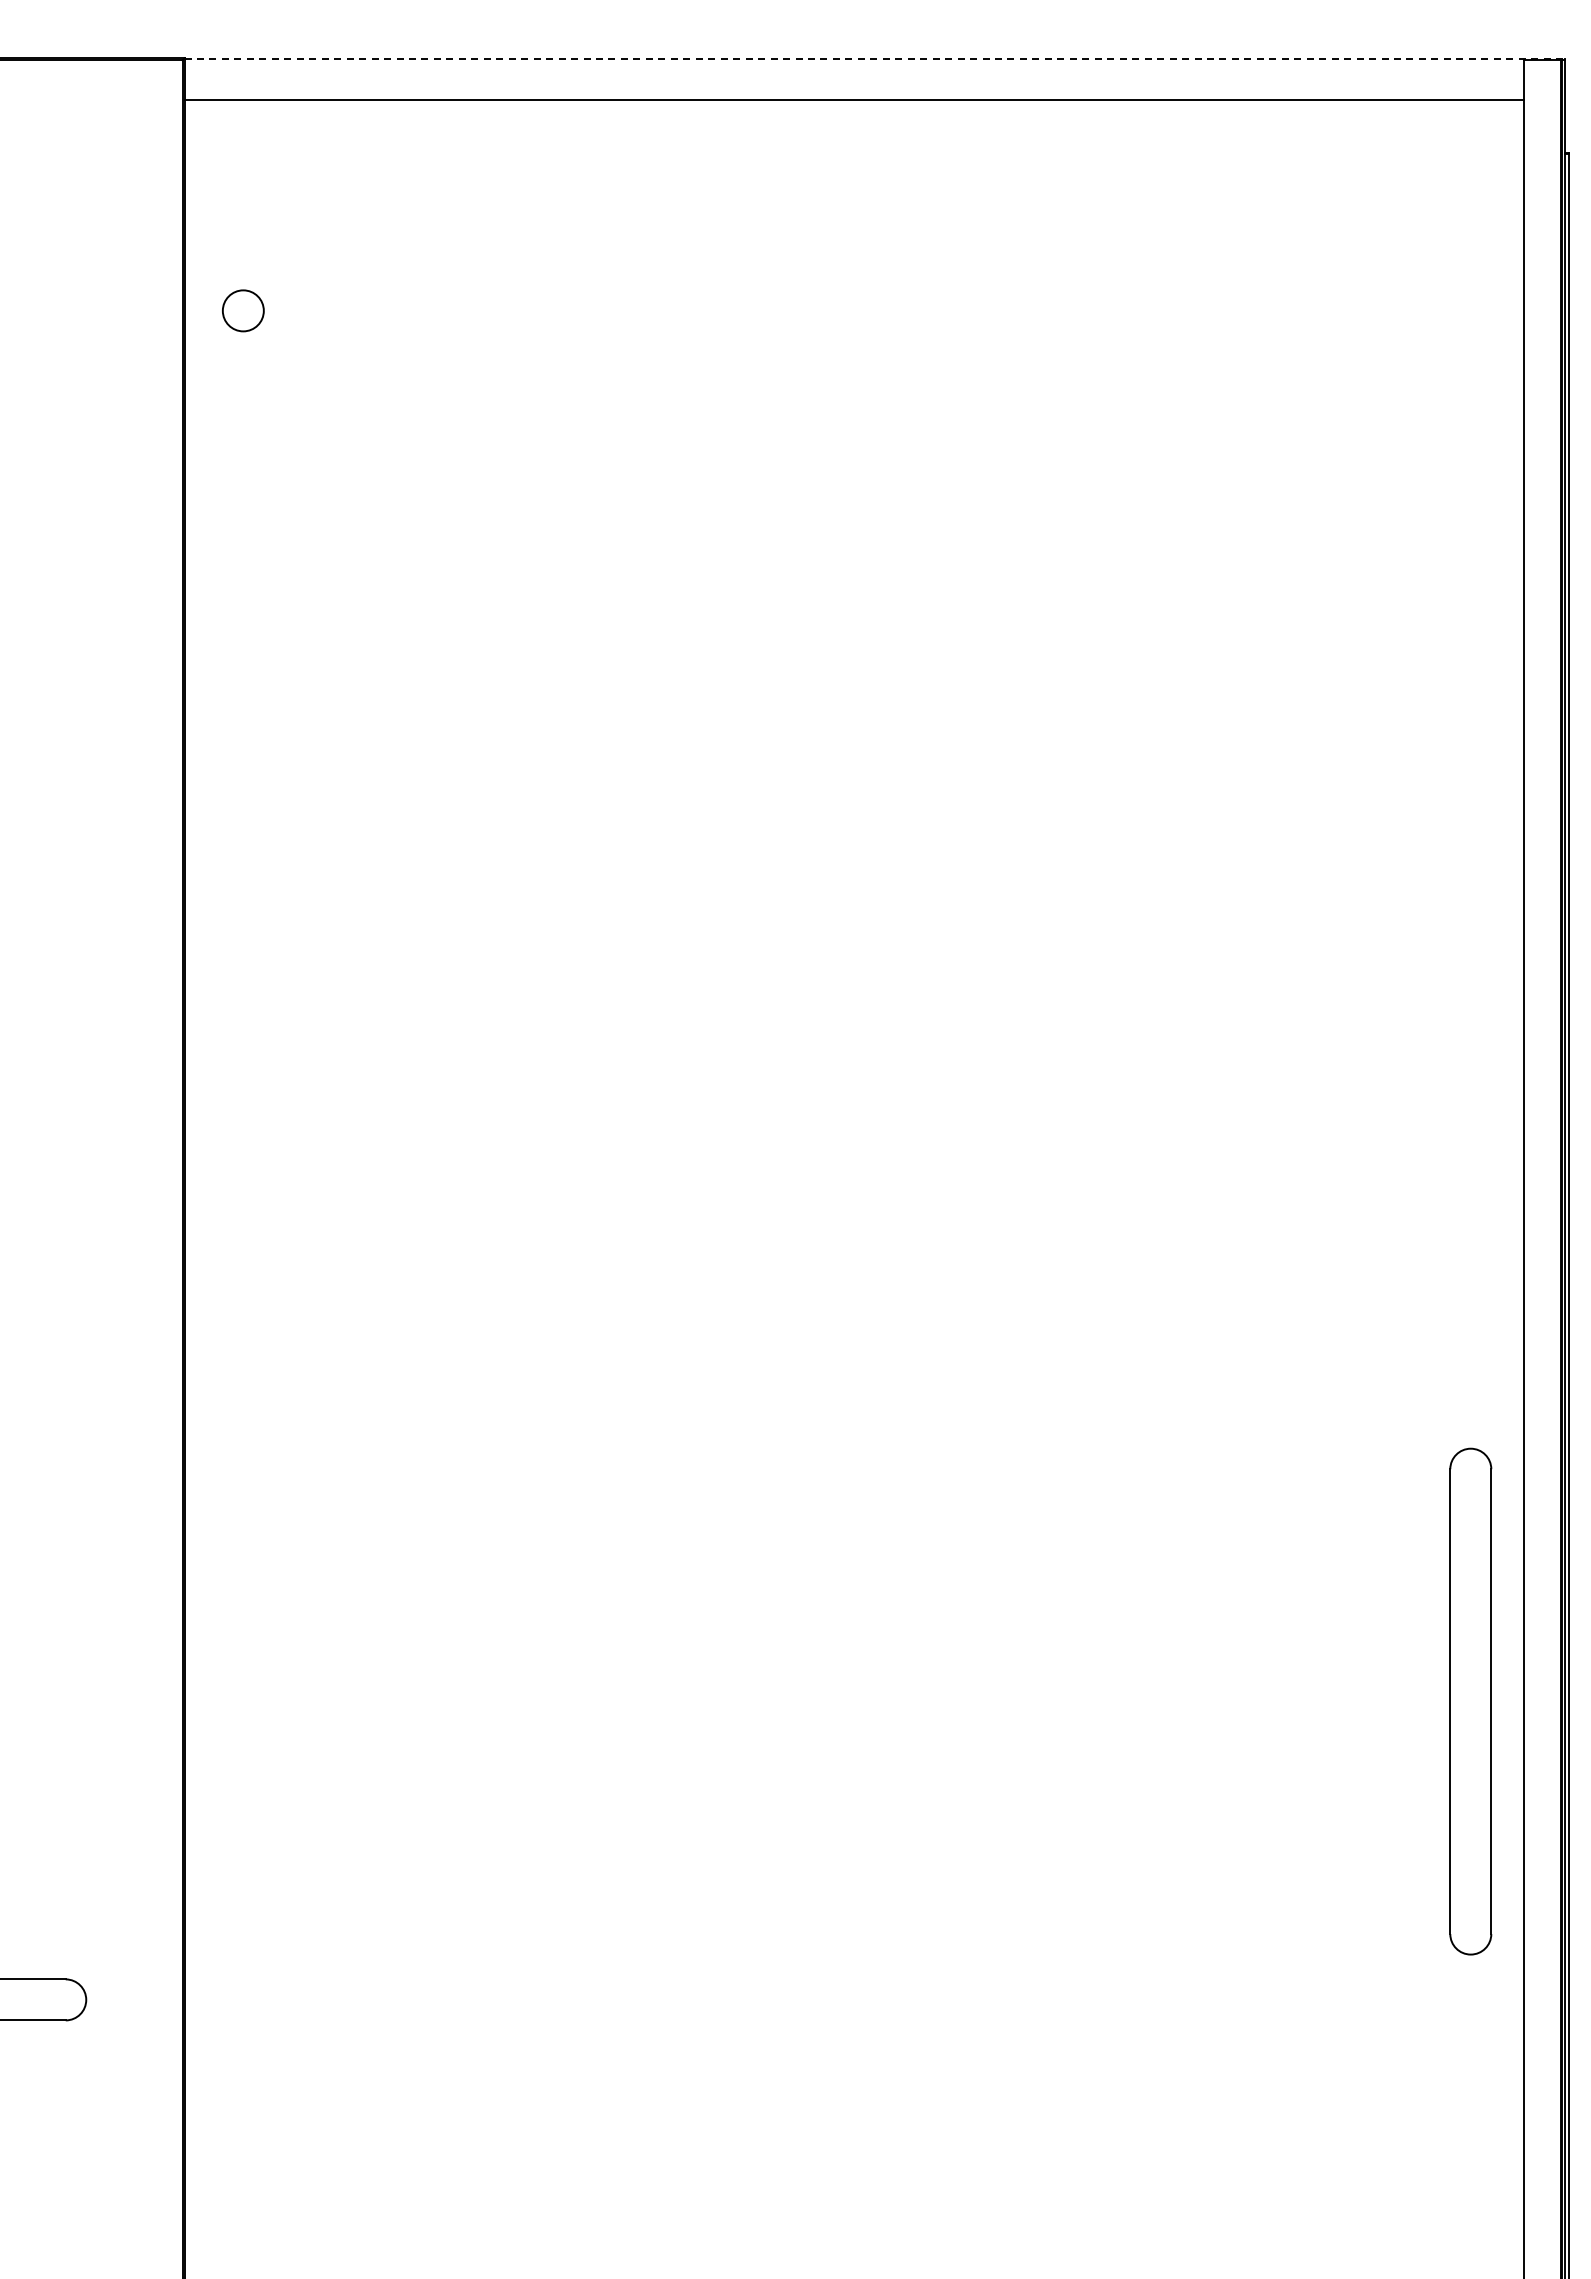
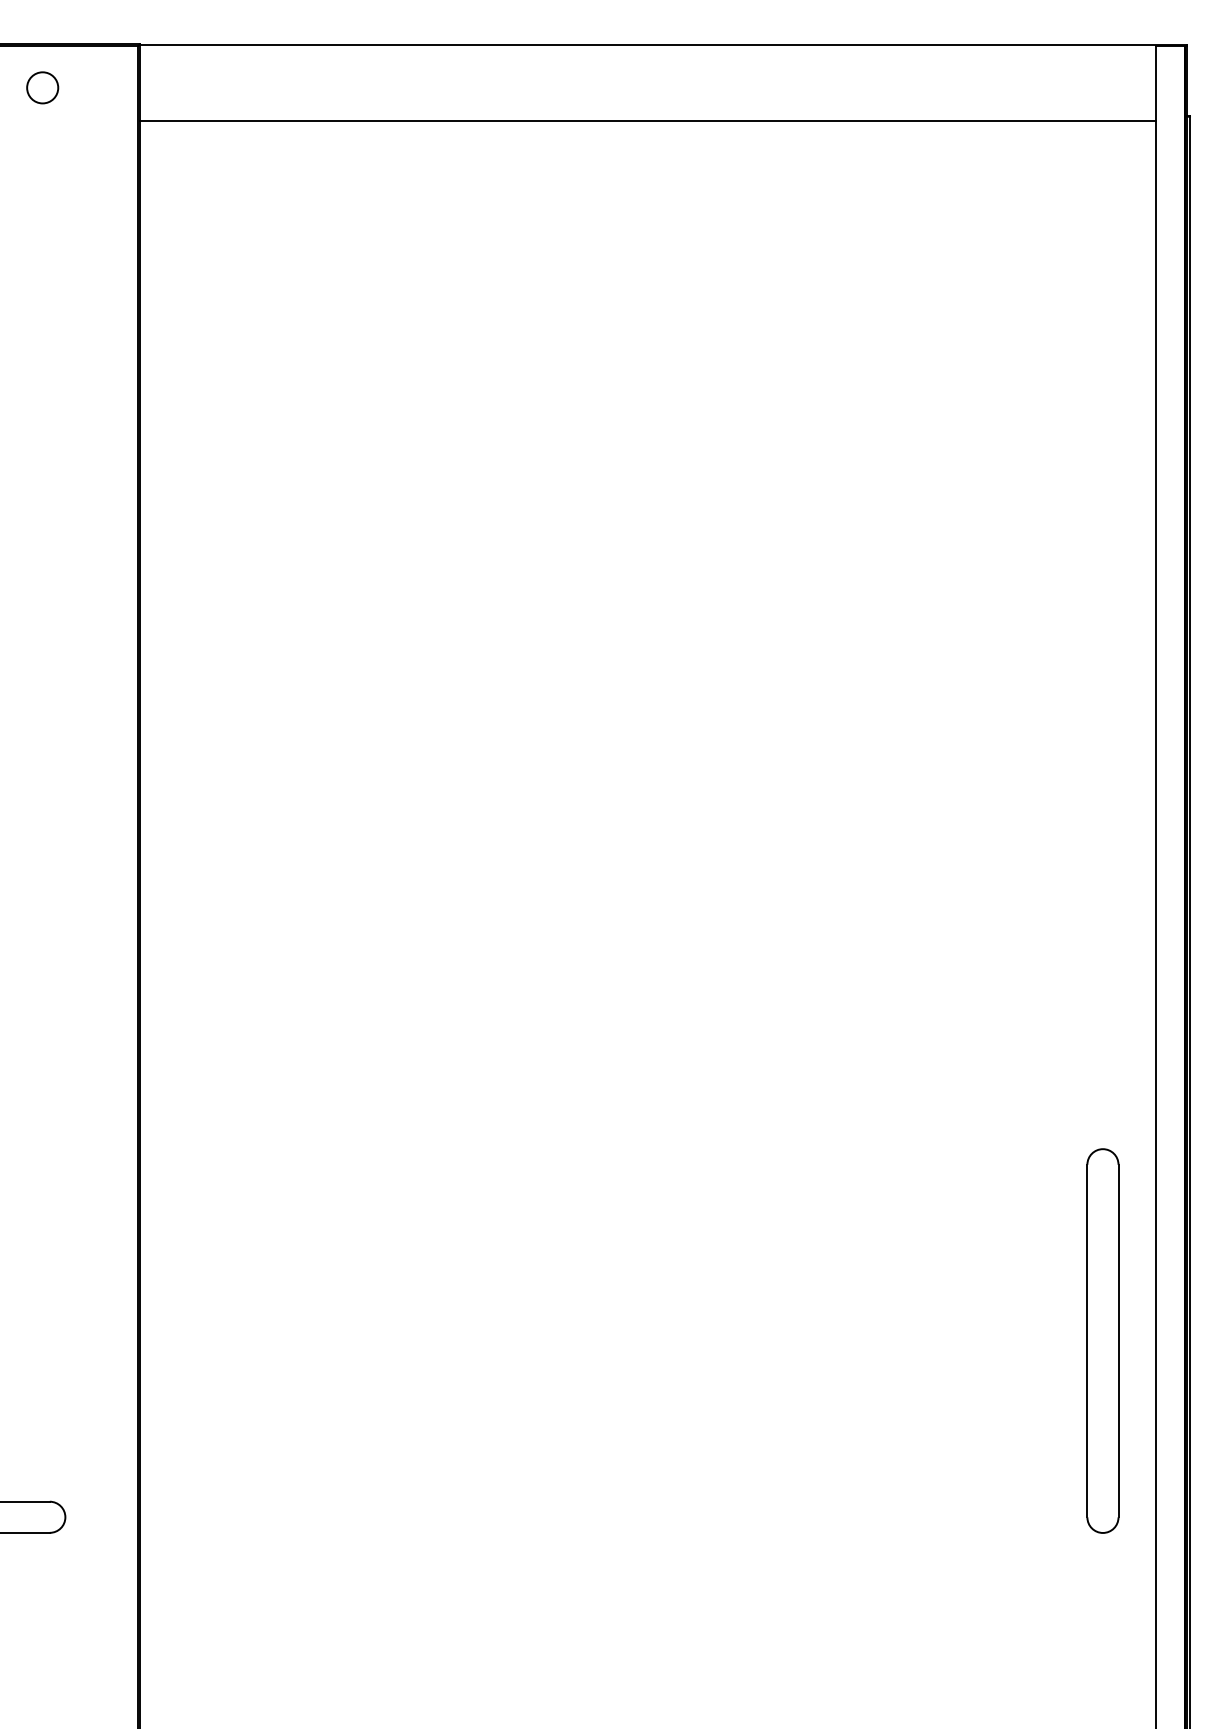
line: (875, 59) -> (664, 45), dashed -> solid
line: (853, 100) -> (647, 120), moved
circle: (243, 310) -> (42, 87), moved
part: (1470, 1701) -> (1102, 1340), moved

